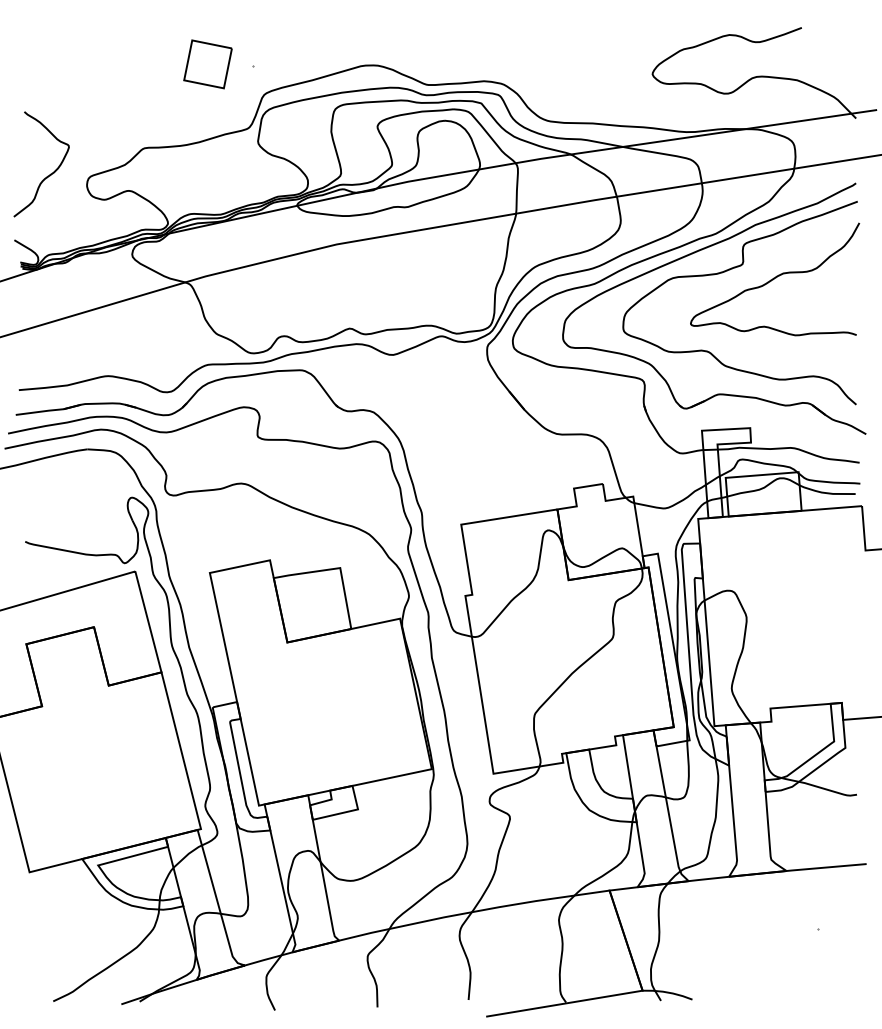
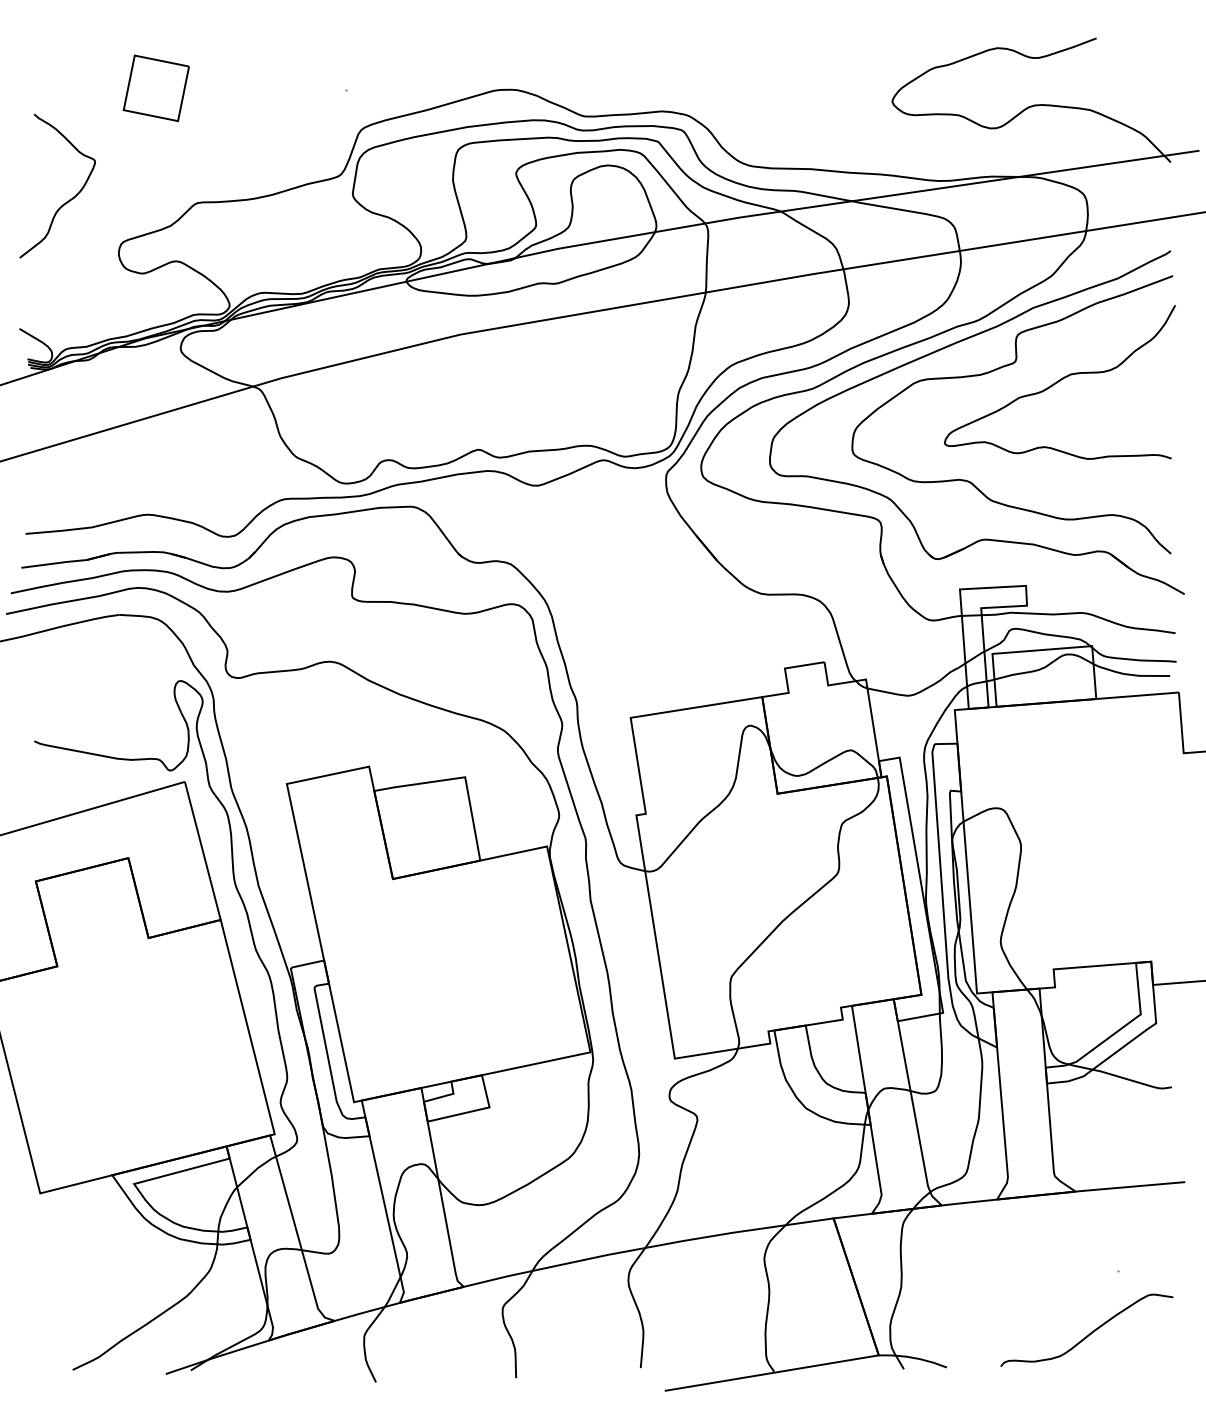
part: (207, 64) -> (155, 88), moved
curve: (48, 175) -> (66, 201), moved
curve: (797, 973) -> (1090, 1332), added

